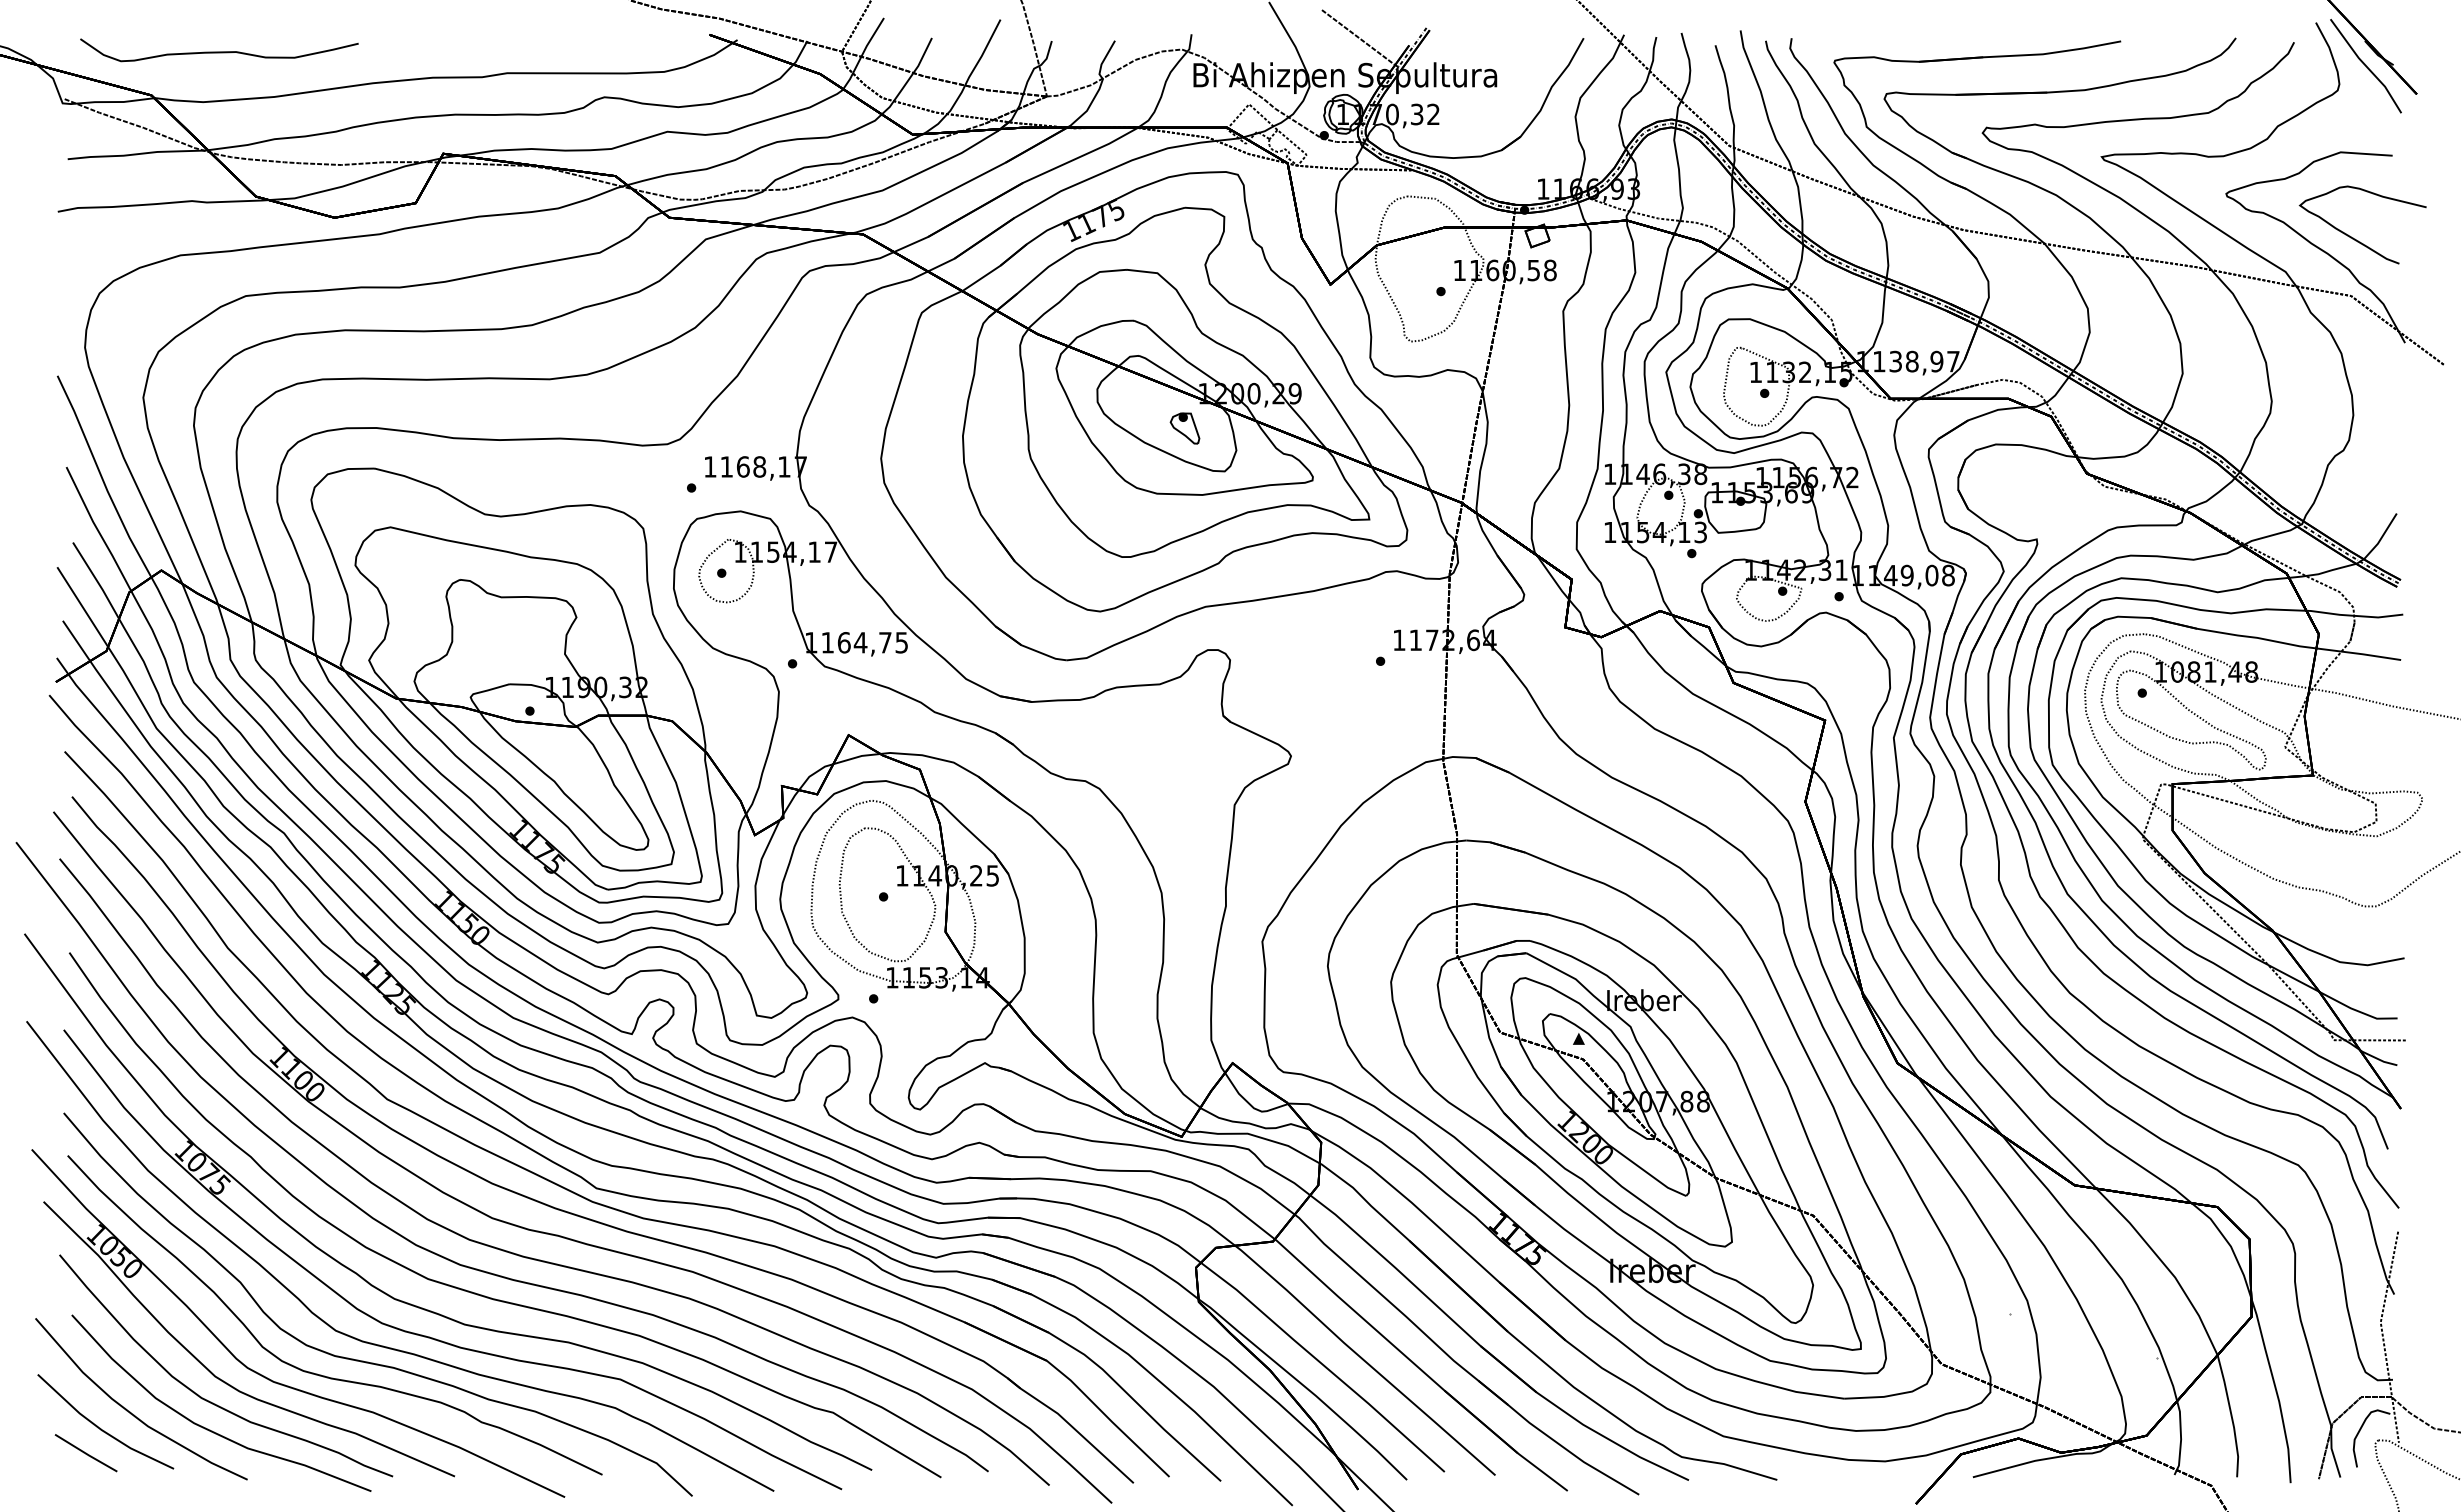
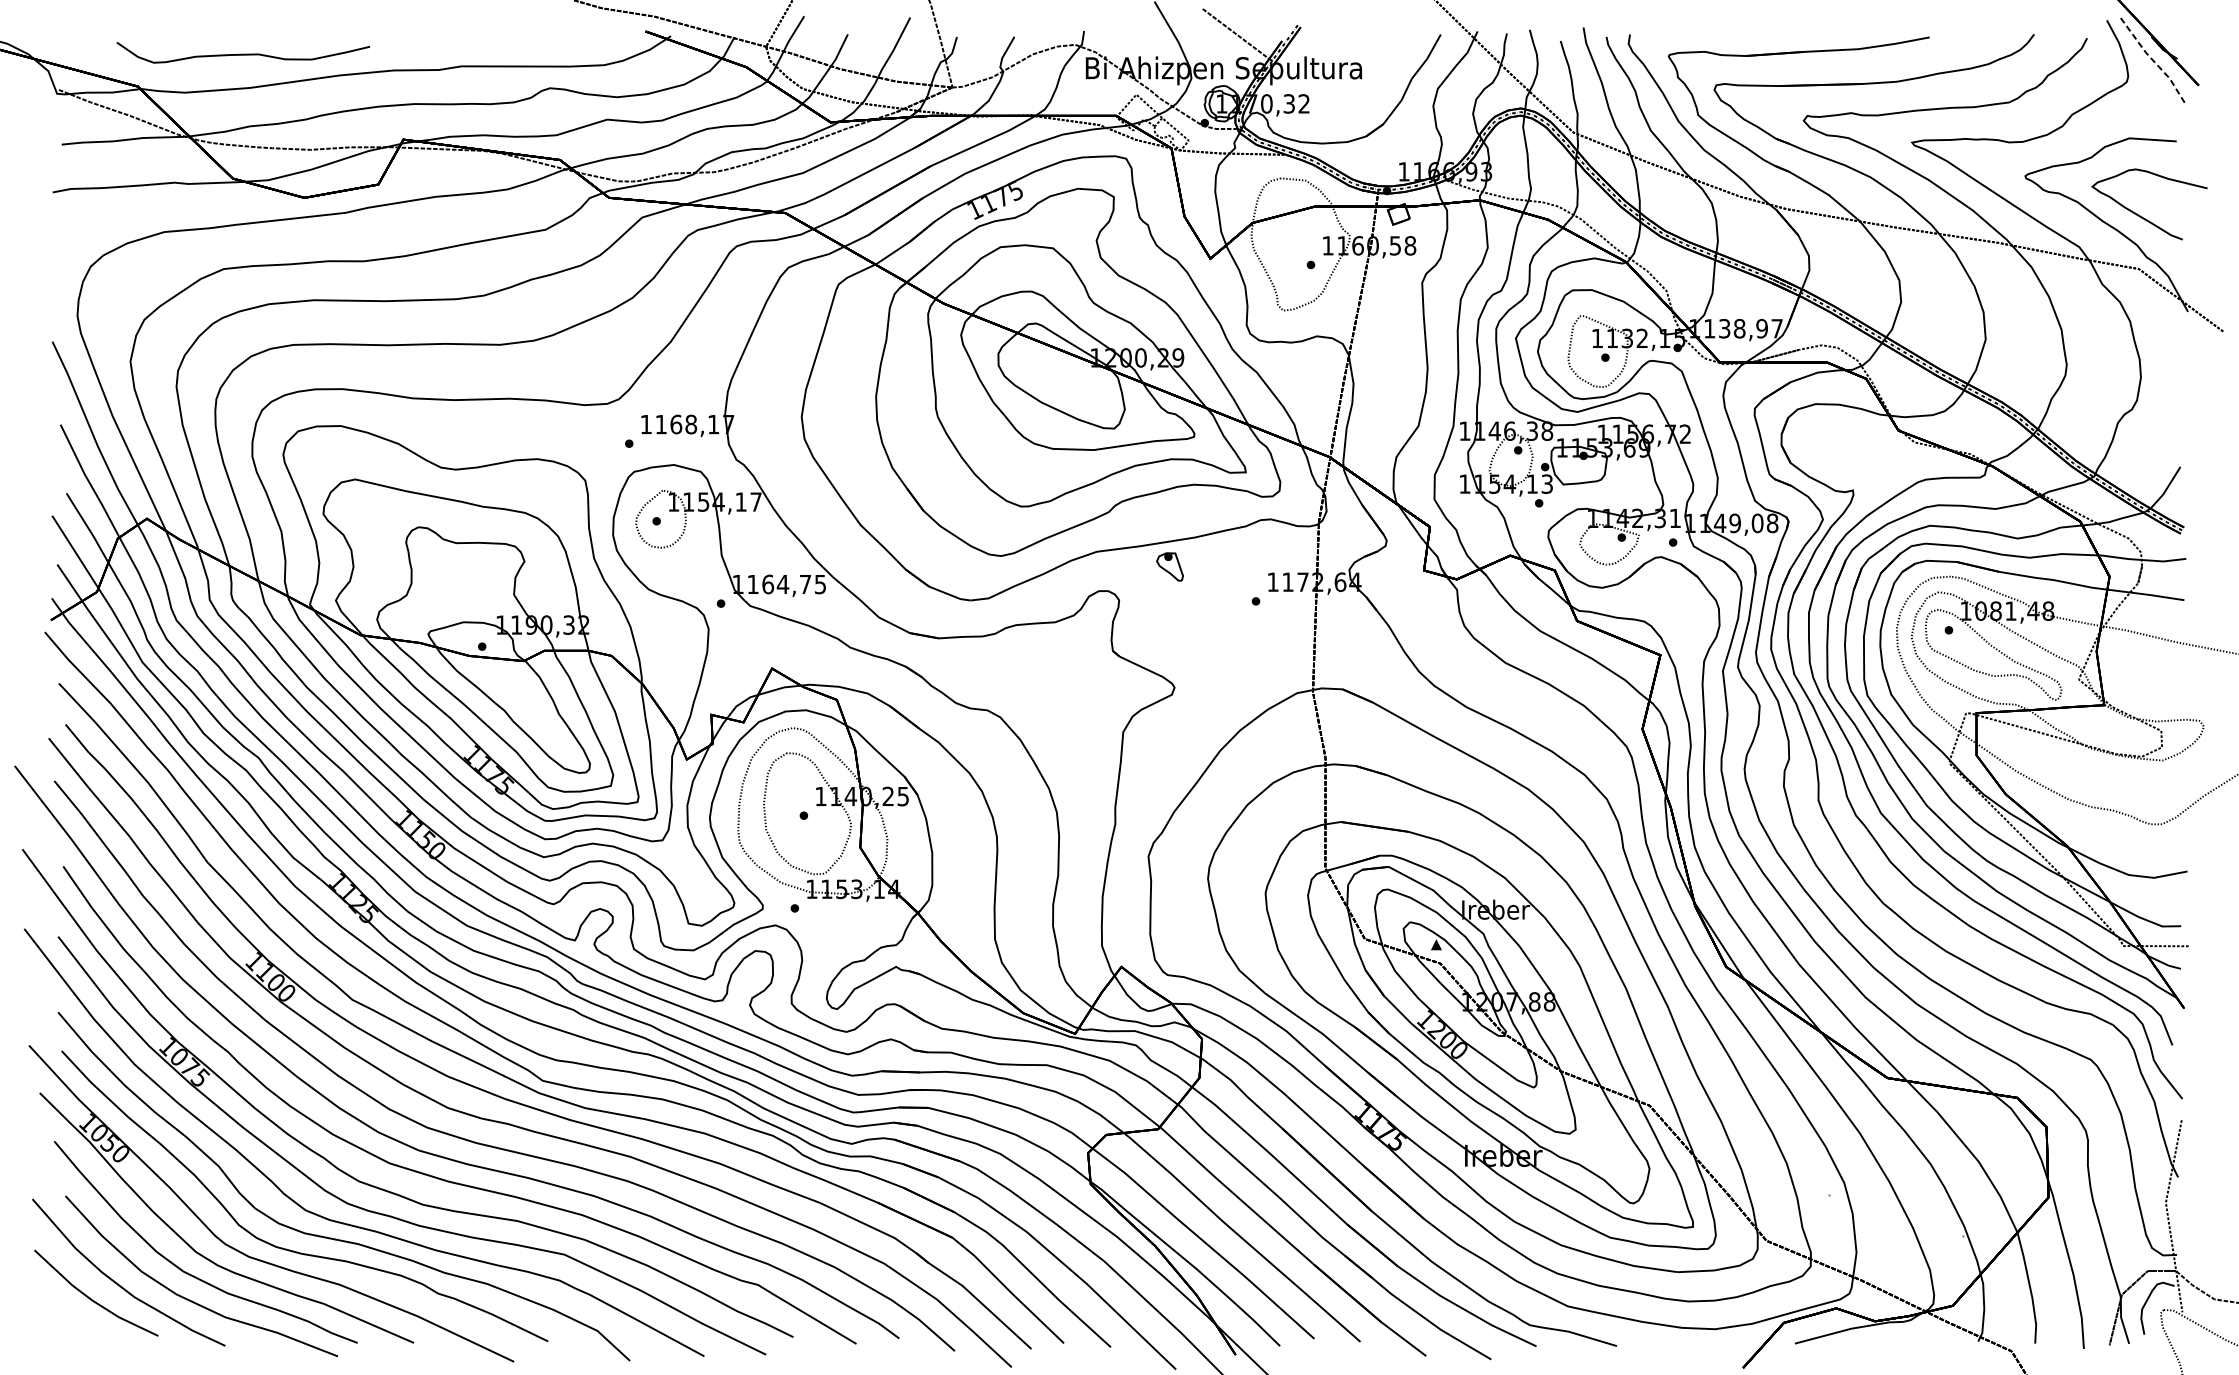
curve: (219, 51) -> (243, 53), moved
line: (2366, 66) -> (2152, 60), solid -> dashed
part: (1184, 428) -> (1169, 566), moved
line: (85, 1453) -> (77, 1322), removed

